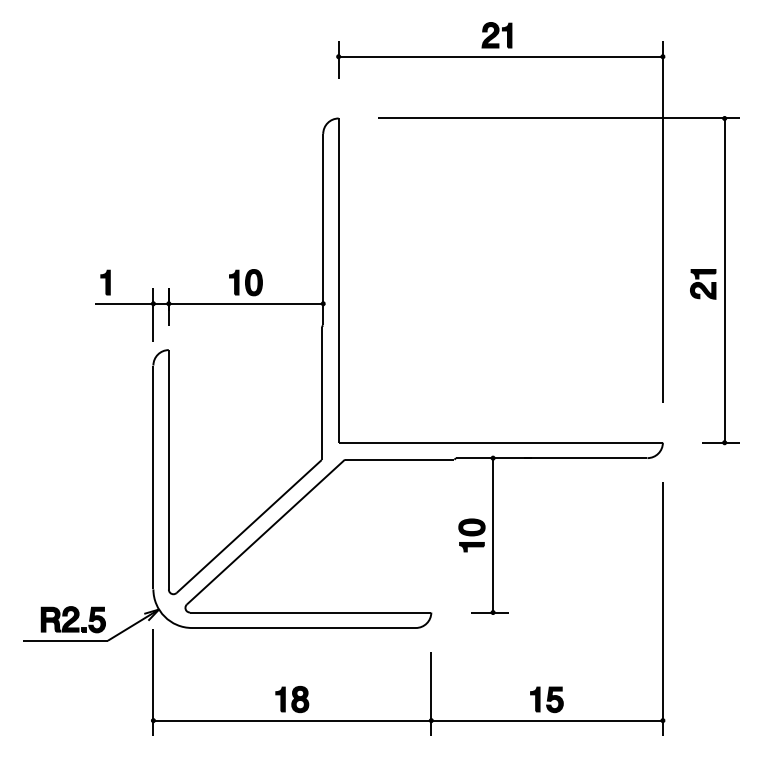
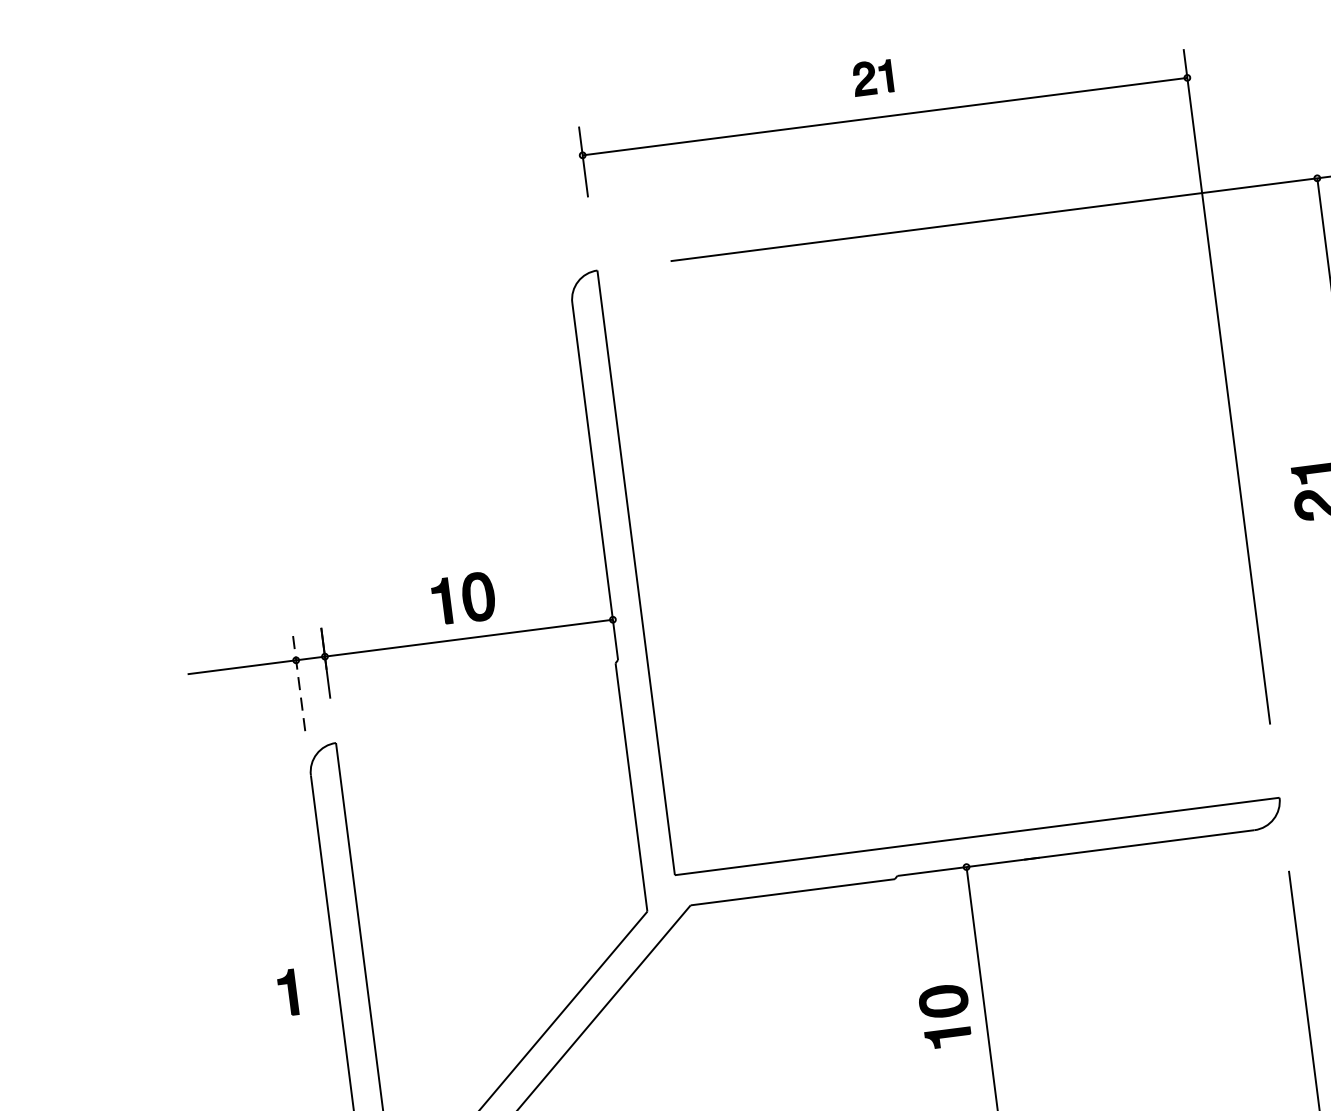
part: (496, 35) -> (871, 78), size x0.7
part: (105, 282) -> (287, 992), moved
line: (153, 315) -> (299, 682), solid -> dashed

